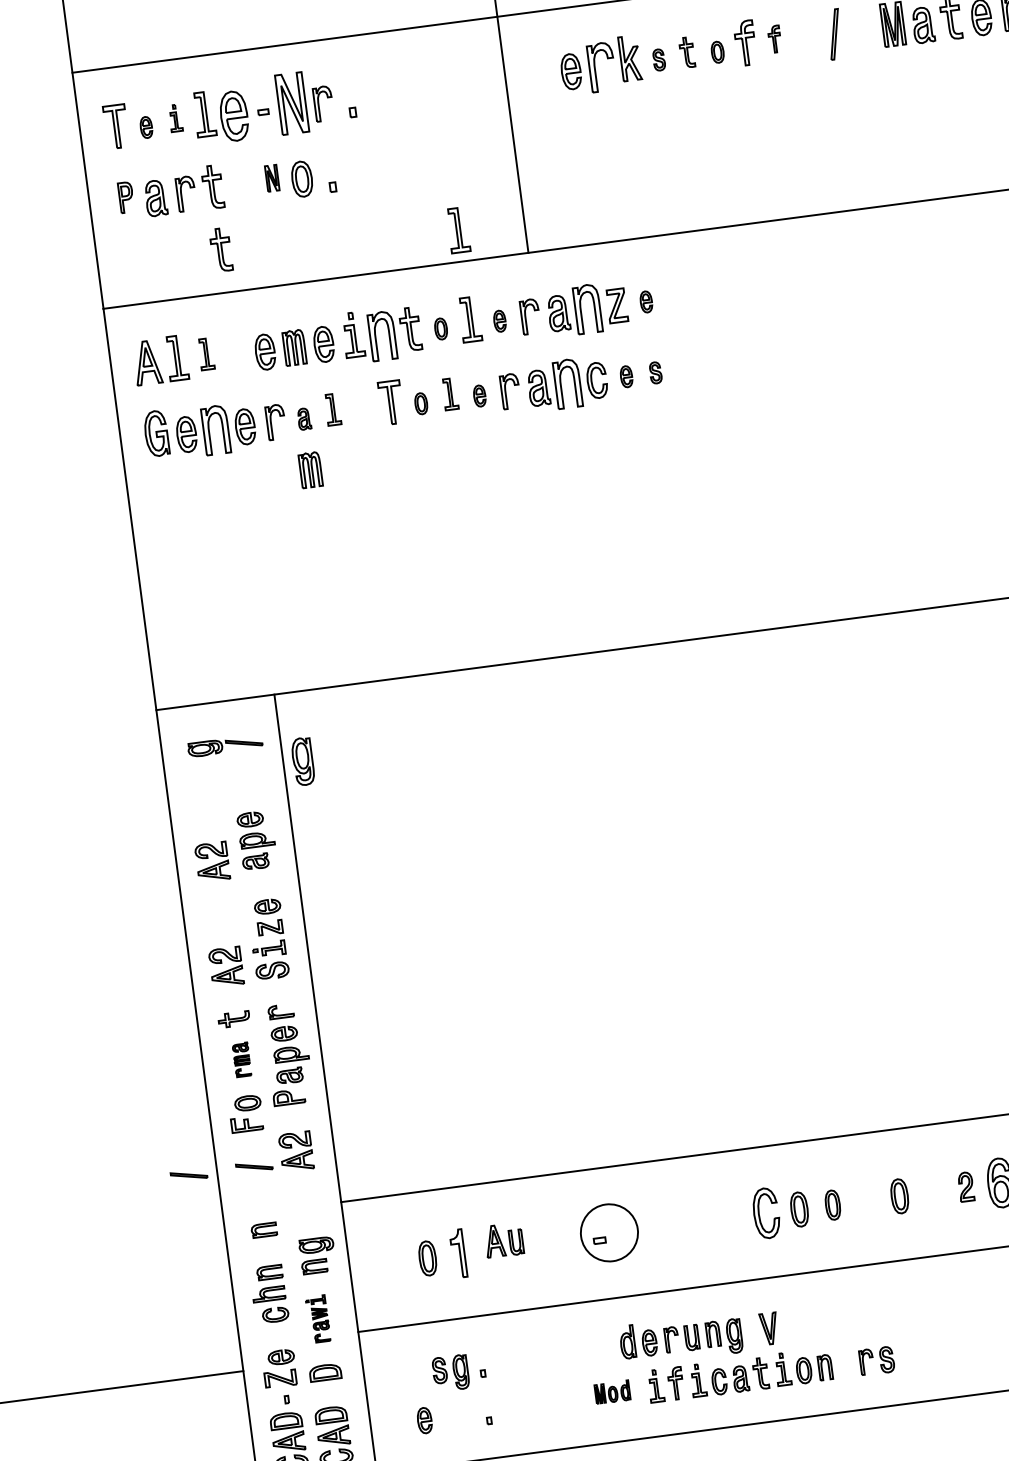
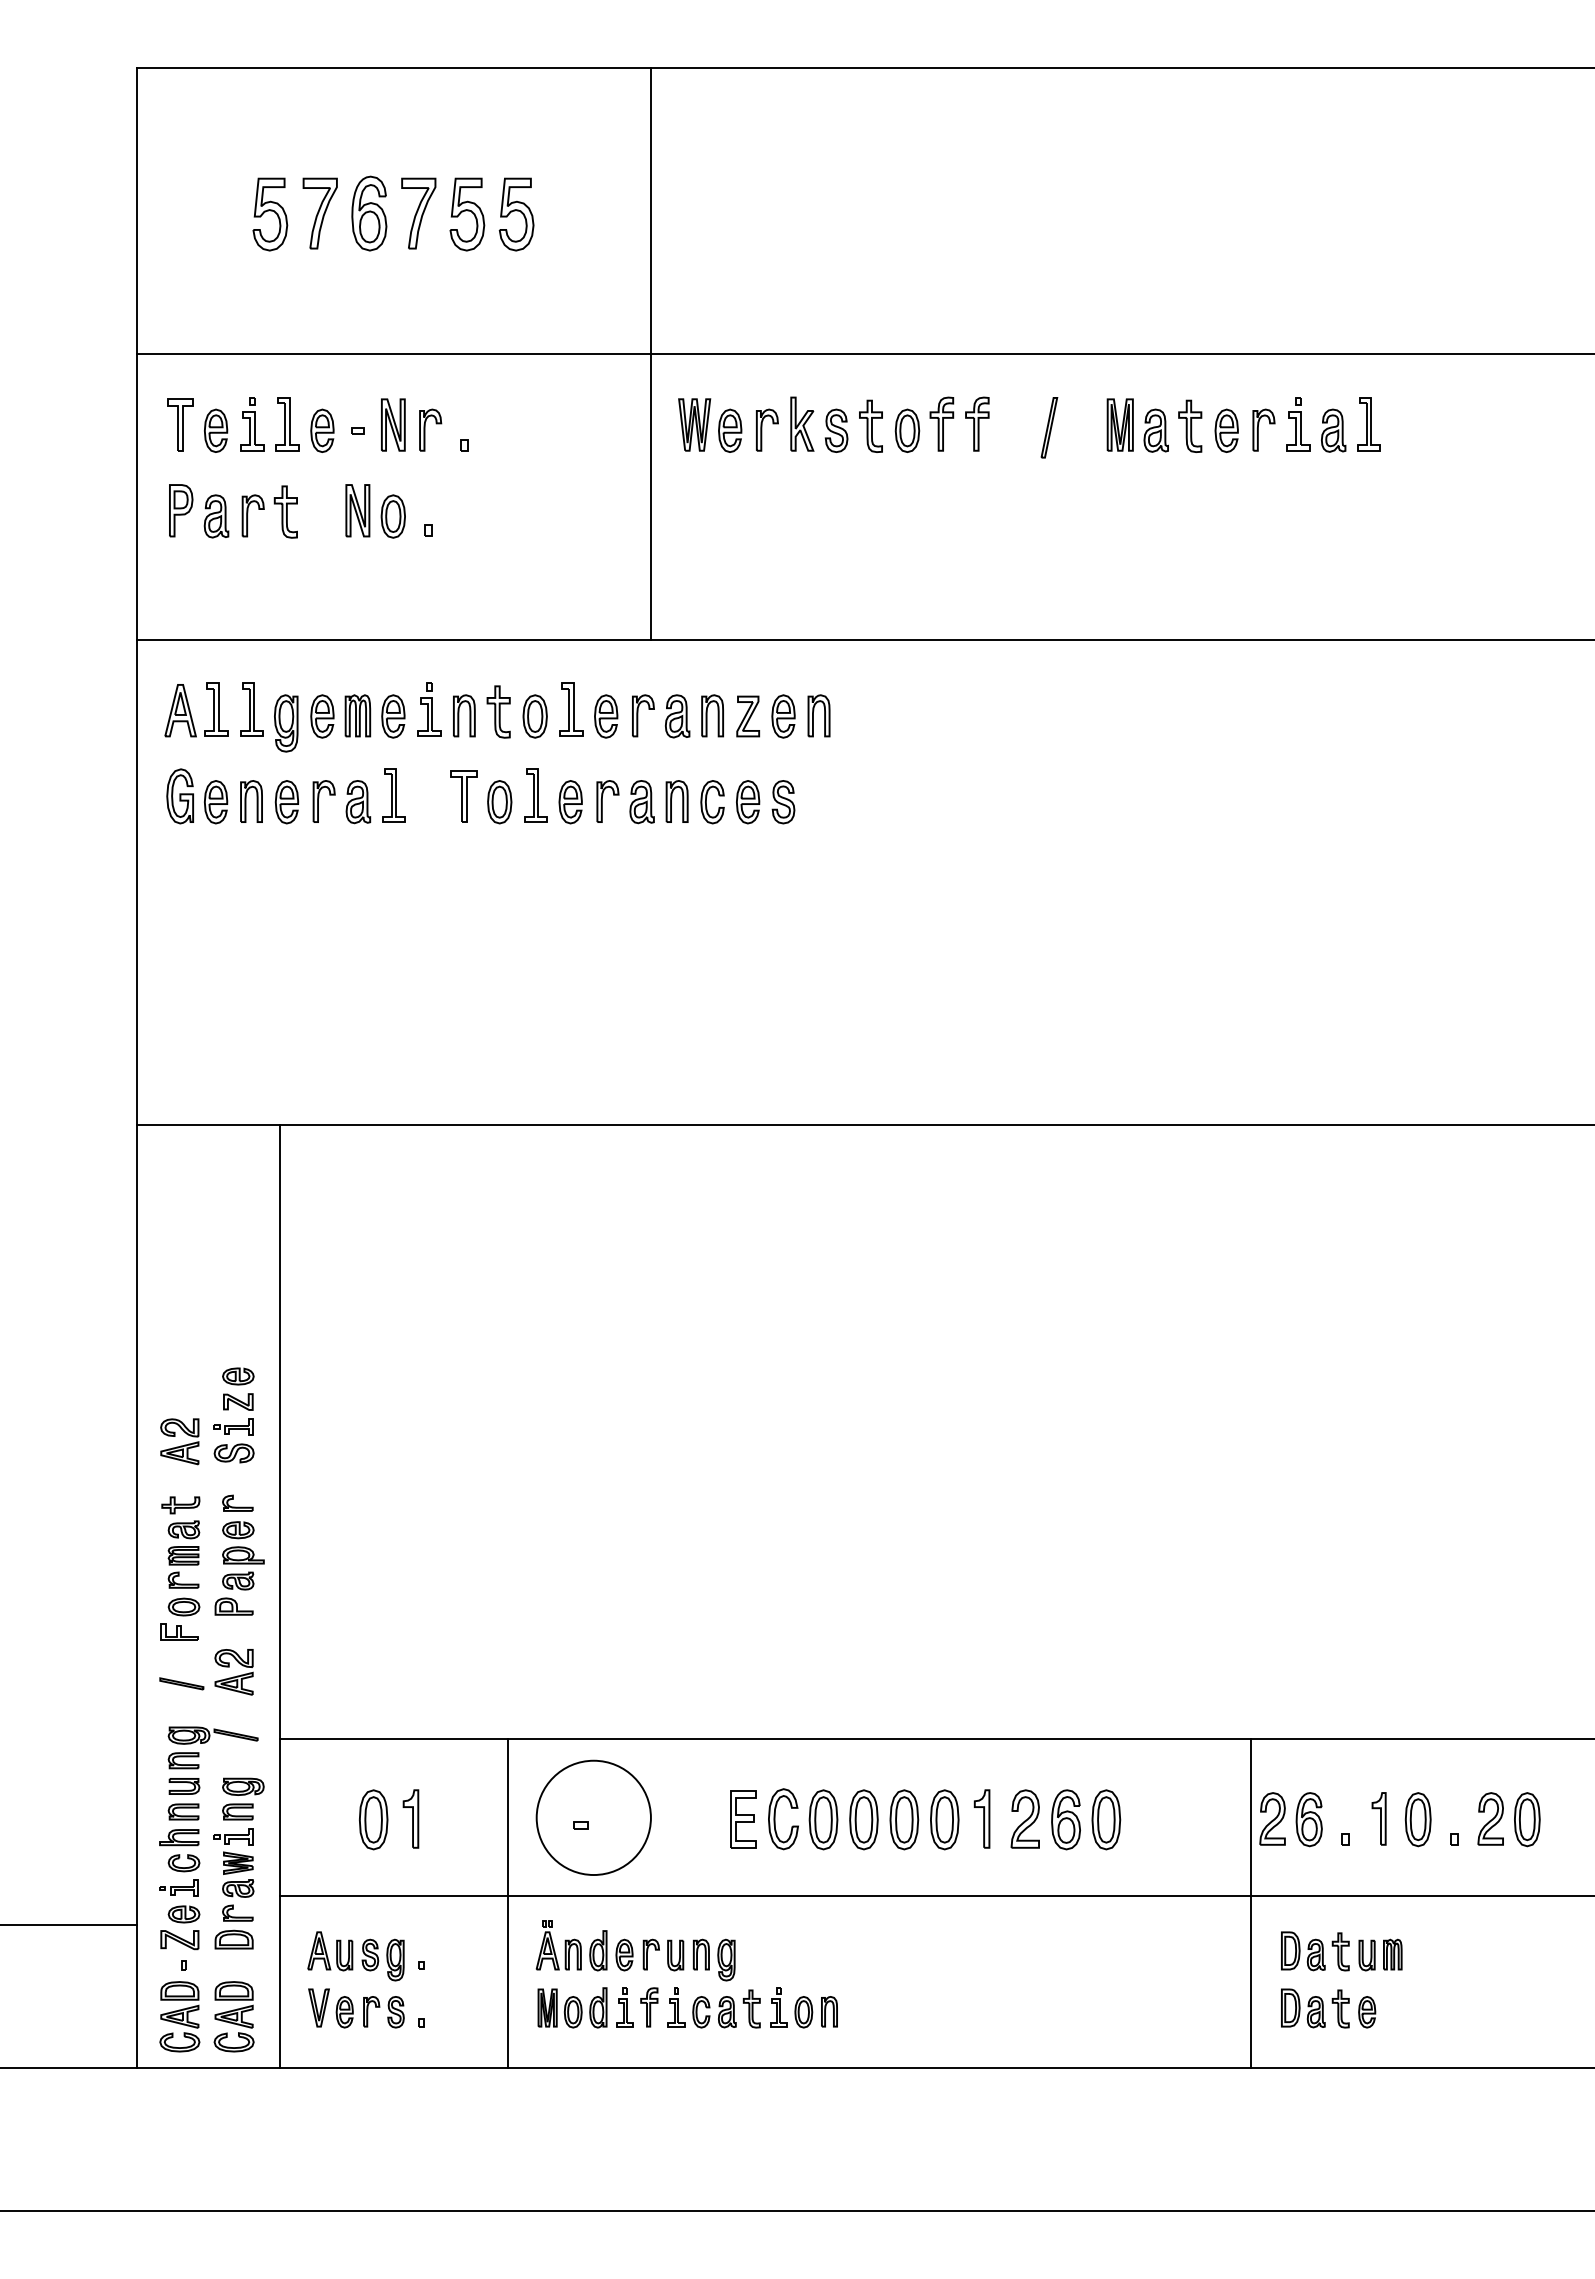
part: (774, 38) -> (977, 423), size x1.67
part: (686, 52) -> (870, 425), size x1.43
part: (717, 52) -> (907, 430), size x1.67
part: (659, 59) -> (836, 430), size x1.67
part: (601, 66) -> (767, 429), size x0.71
part: (541, 70) -> (694, 424), added
part: (292, 103) -> (393, 424), size x0.71
part: (234, 115) -> (322, 430), size x0.71
part: (175, 118) -> (252, 424), size x1.67
part: (146, 127) -> (216, 430), size x1.67
part: (271, 178) -> (357, 510), size x1.67
part: (126, 197) -> (181, 510), size x1.43
part: (458, 230) -> (571, 601), removed
part: (220, 249) -> (285, 587), removed
part: (675, 297) -> (818, 715), added
part: (646, 301) -> (783, 716), size x1.67
part: (587, 308) -> (712, 715), size x0.71
part: (500, 321) -> (606, 716), size x1.67
part: (440, 329) -> (534, 716), size x1.67
part: (382, 335) -> (464, 715), size x0.71
part: (205, 354) -> (251, 709), size x1.43
part: (655, 373) -> (783, 802), size x1.67
part: (626, 376) -> (748, 802), size x1.67
part: (567, 383) -> (676, 801), size x0.71
part: (450, 394) -> (535, 795), size x1.43
part: (479, 396) -> (570, 802), size x1.67
part: (421, 403) -> (499, 802), size x1.67
part: (332, 409) -> (393, 795), size x1.43
part: (304, 419) -> (358, 802), size x1.67
part: (215, 430) -> (251, 801), size x0.71
part: (310, 469) -> (357, 863), removed
part: (224, 745) -> (212, 1735), moved
part: (303, 761) -> (286, 723), moved
part: (257, 840) -> (236, 1295), removed
part: (212, 861) -> (179, 1314), removed
part: (241, 1059) -> (183, 1554), size x1.67
part: (188, 1175) -> (102, 1683), removed
part: (965, 1186) -> (1024, 1818), size x1.67
part: (929, 1191) -> (981, 1818), added
part: (899, 1196) -> (944, 1819), size x1.43
part: (866, 1200) -> (904, 1819), added
part: (832, 1204) -> (863, 1819), size x1.67
part: (799, 1209) -> (823, 1819), size x1.43
part: (733, 1217) -> (743, 1819), added
circle: (609, 1232) -> (593, 1817), size x1.67
part: (504, 1240) -> (330, 1951), moved
part: (267, 1251) -> (184, 1786), added
part: (427, 1258) -> (373, 1819), size x1.43
line: (548, 1312) -> (508, 1903), added
part: (317, 1318) -> (233, 1874), size x1.67
part: (768, 1328) -> (318, 2007), moved
part: (273, 1335) -> (178, 1887), added
part: (594, 1342) -> (558, 1945), added
part: (876, 1361) -> (383, 2012), moved
part: (612, 1391) -> (572, 2007), size x1.67

